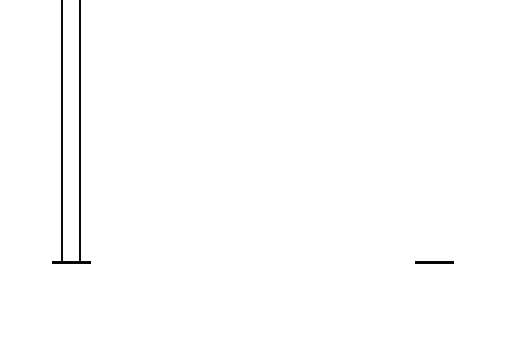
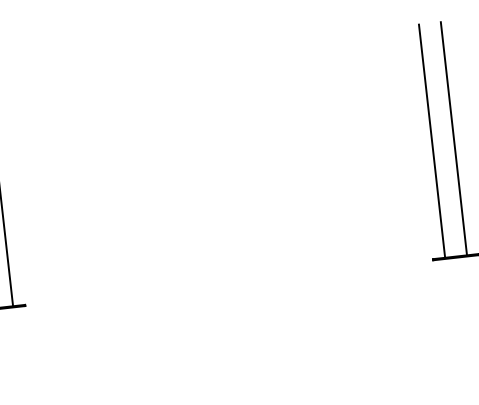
line: (426, 168) -> (432, 141), added
line: (443, 168) -> (453, 138), added

